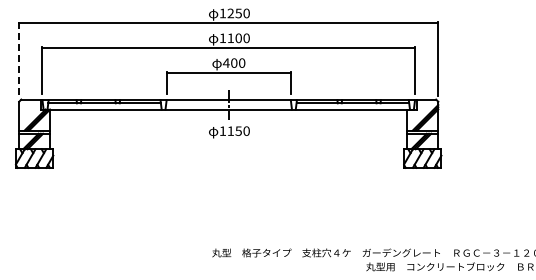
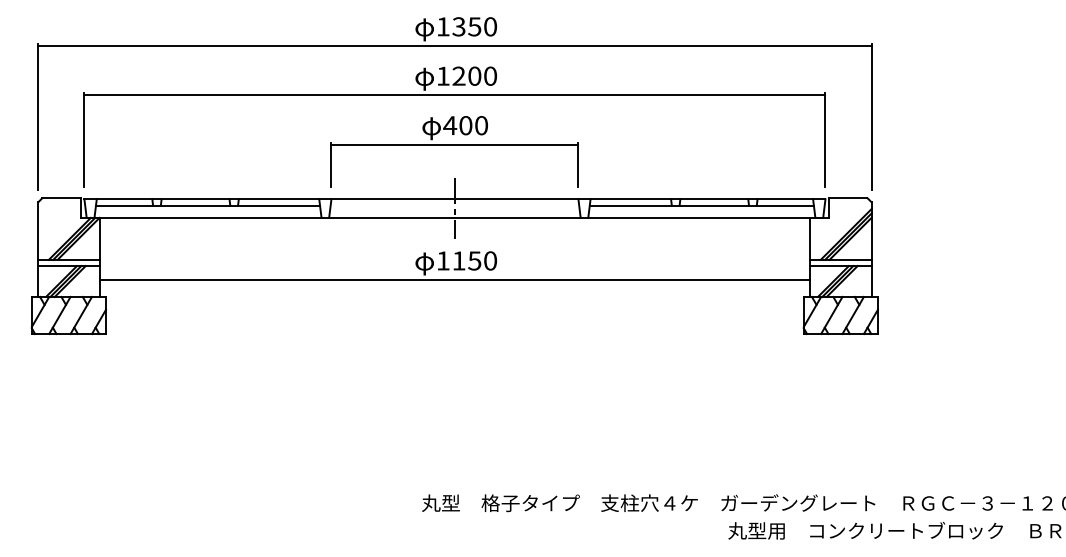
text: (230, 14) -> (458, 28), 1250 -> 1350
text: (230, 37) -> (458, 74), 1100 -> 1200
line: (19, 58) -> (38, 116), dashed -> solid
line: (228, 140) -> (454, 279), added

